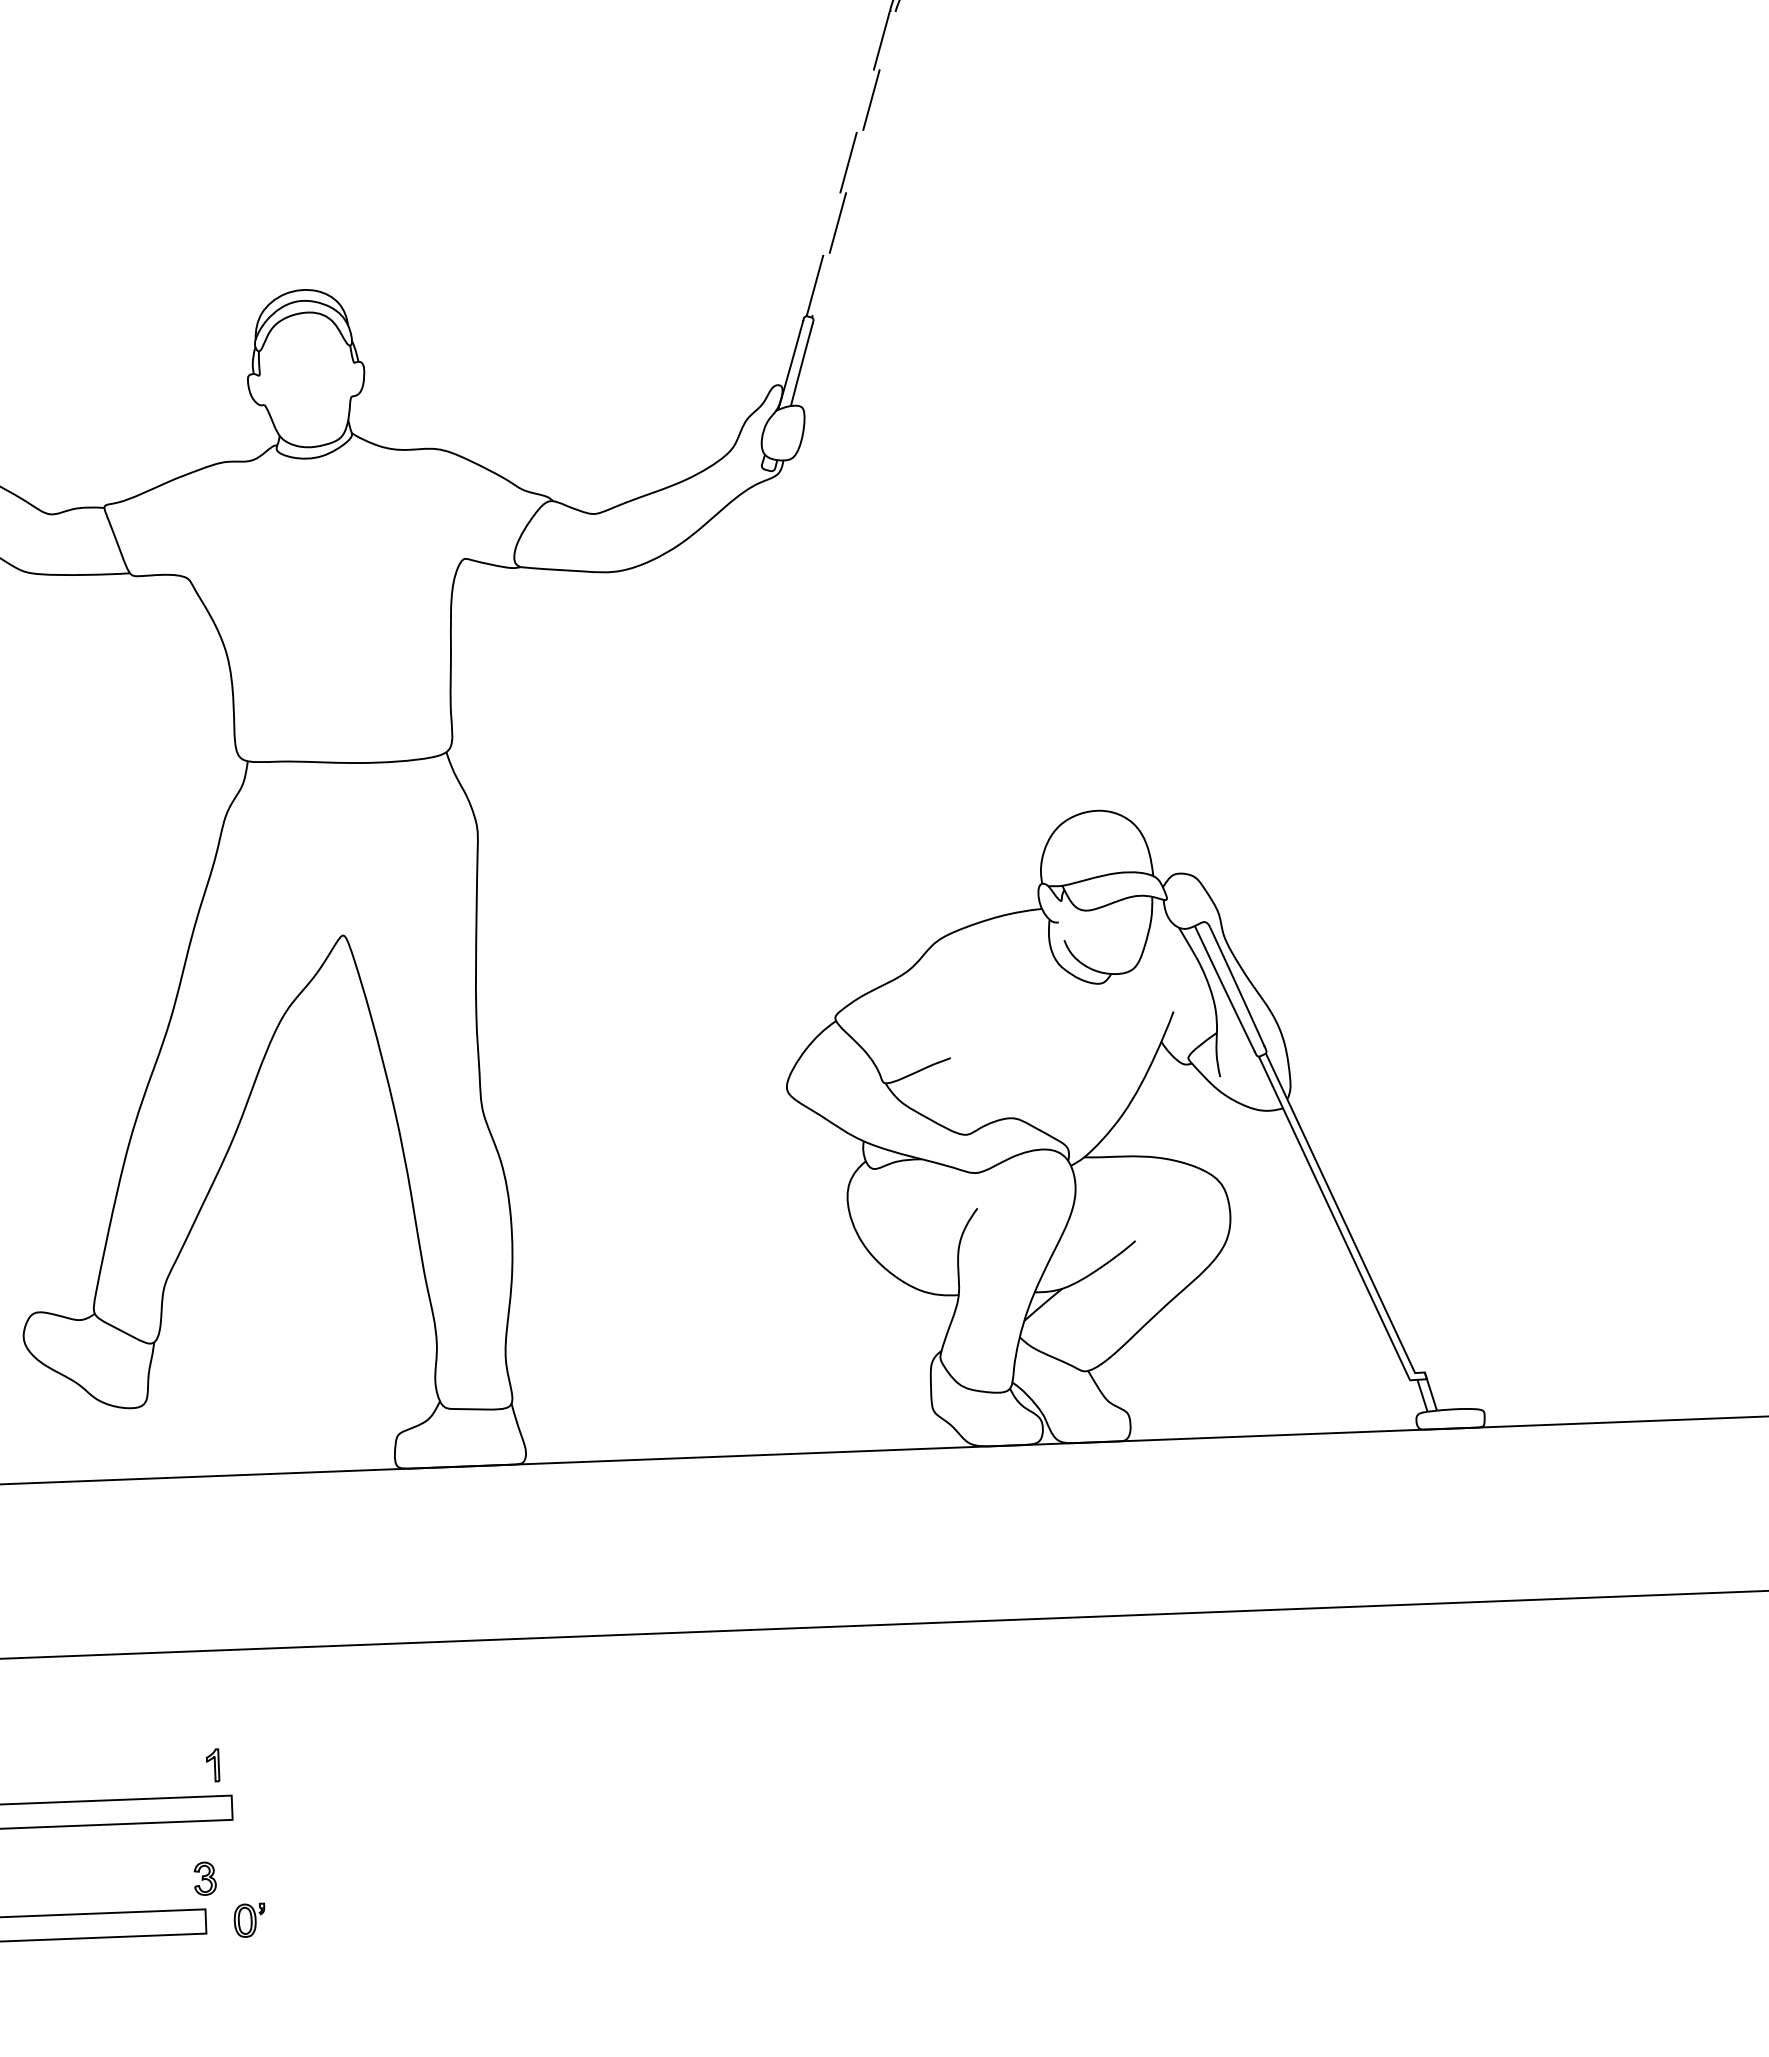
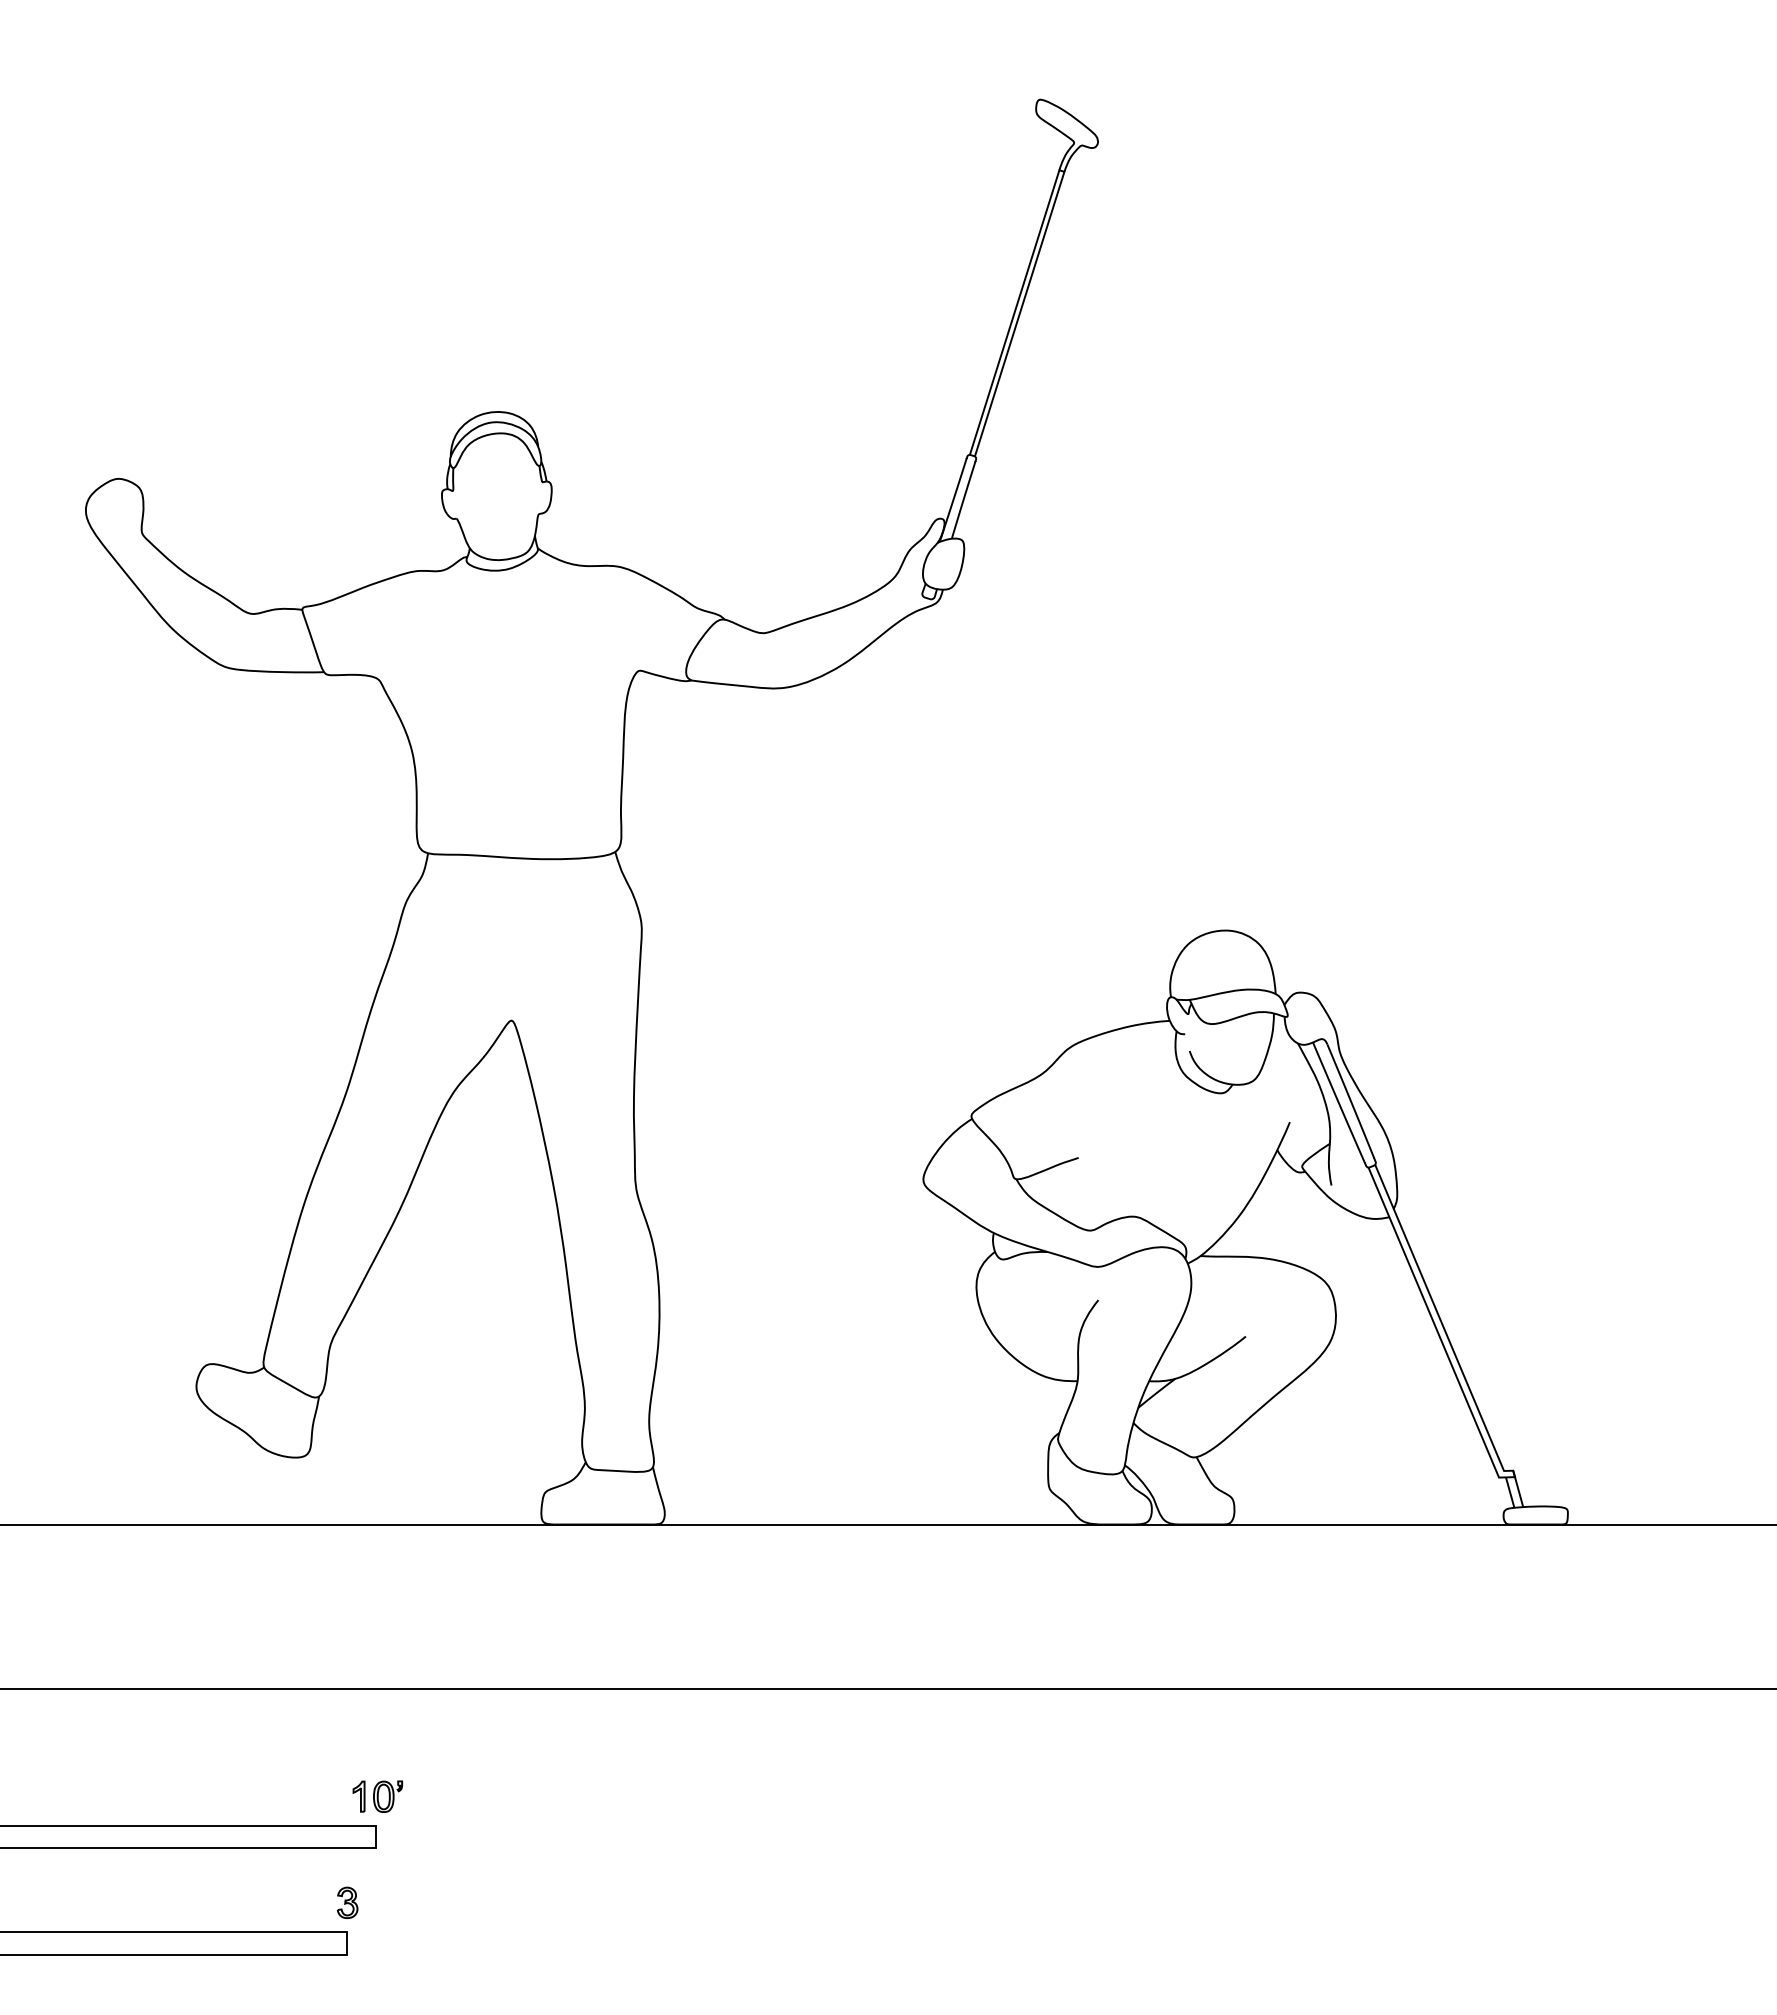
line: (892, 11) -> (1061, 171), dashed -> solid
part: (249, 1920) -> (387, 1796), moved

